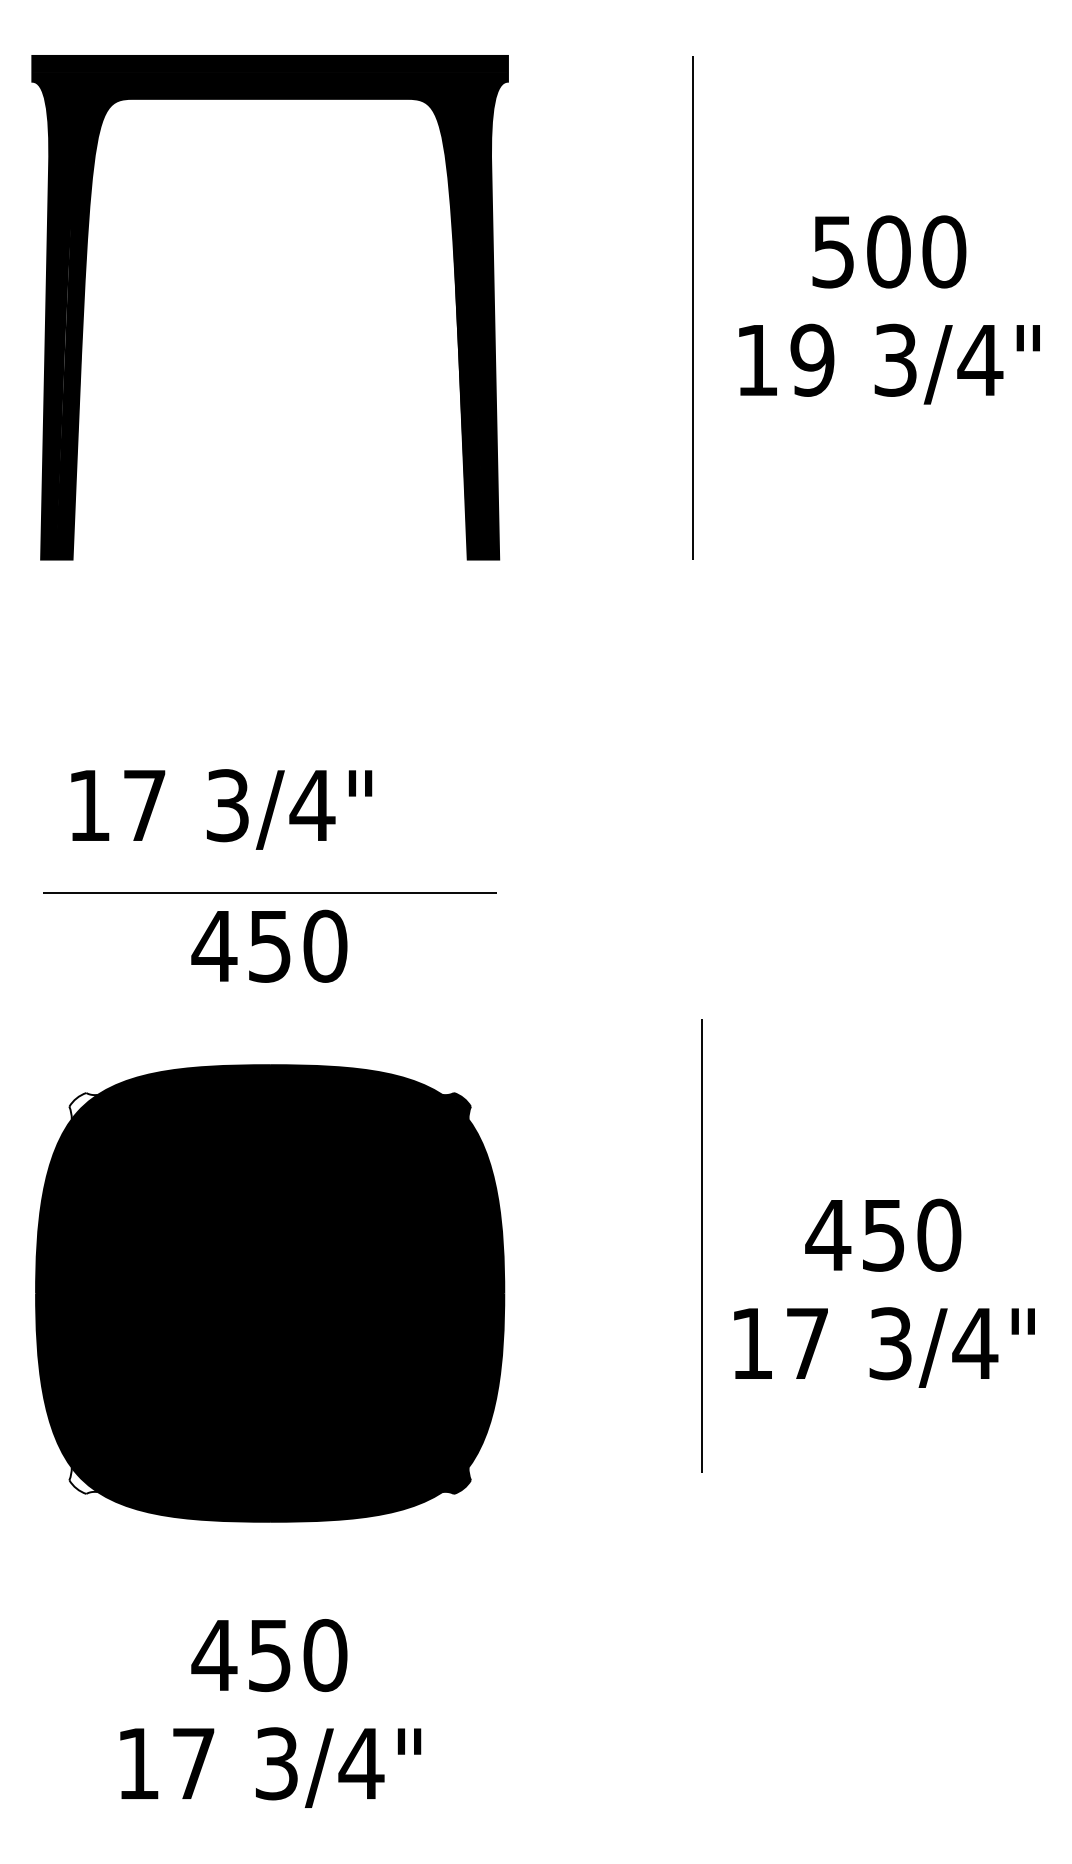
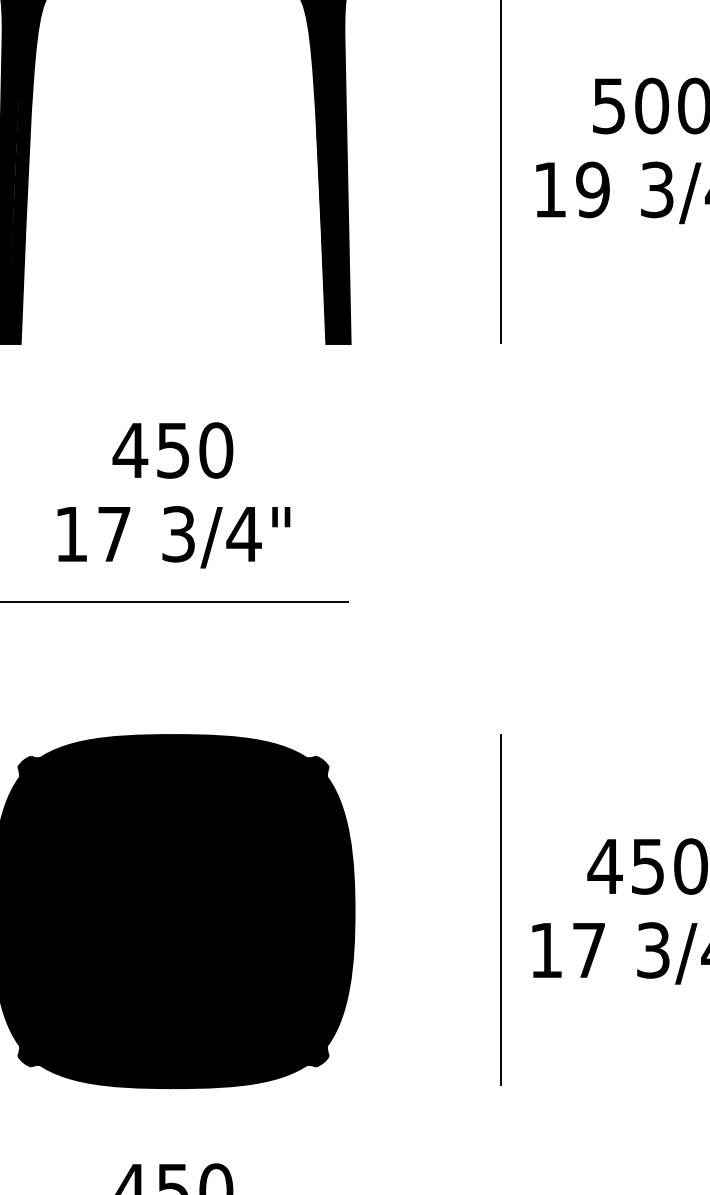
text: (221, 809) -> (173, 537), moved
text: (269, 945) -> (173, 449), moved
fill: (83, 1106) -> (29, 766), added
line: (701, 1245) -> (500, 909), moved
fill: (83, 1480) -> (29, 1056), added

